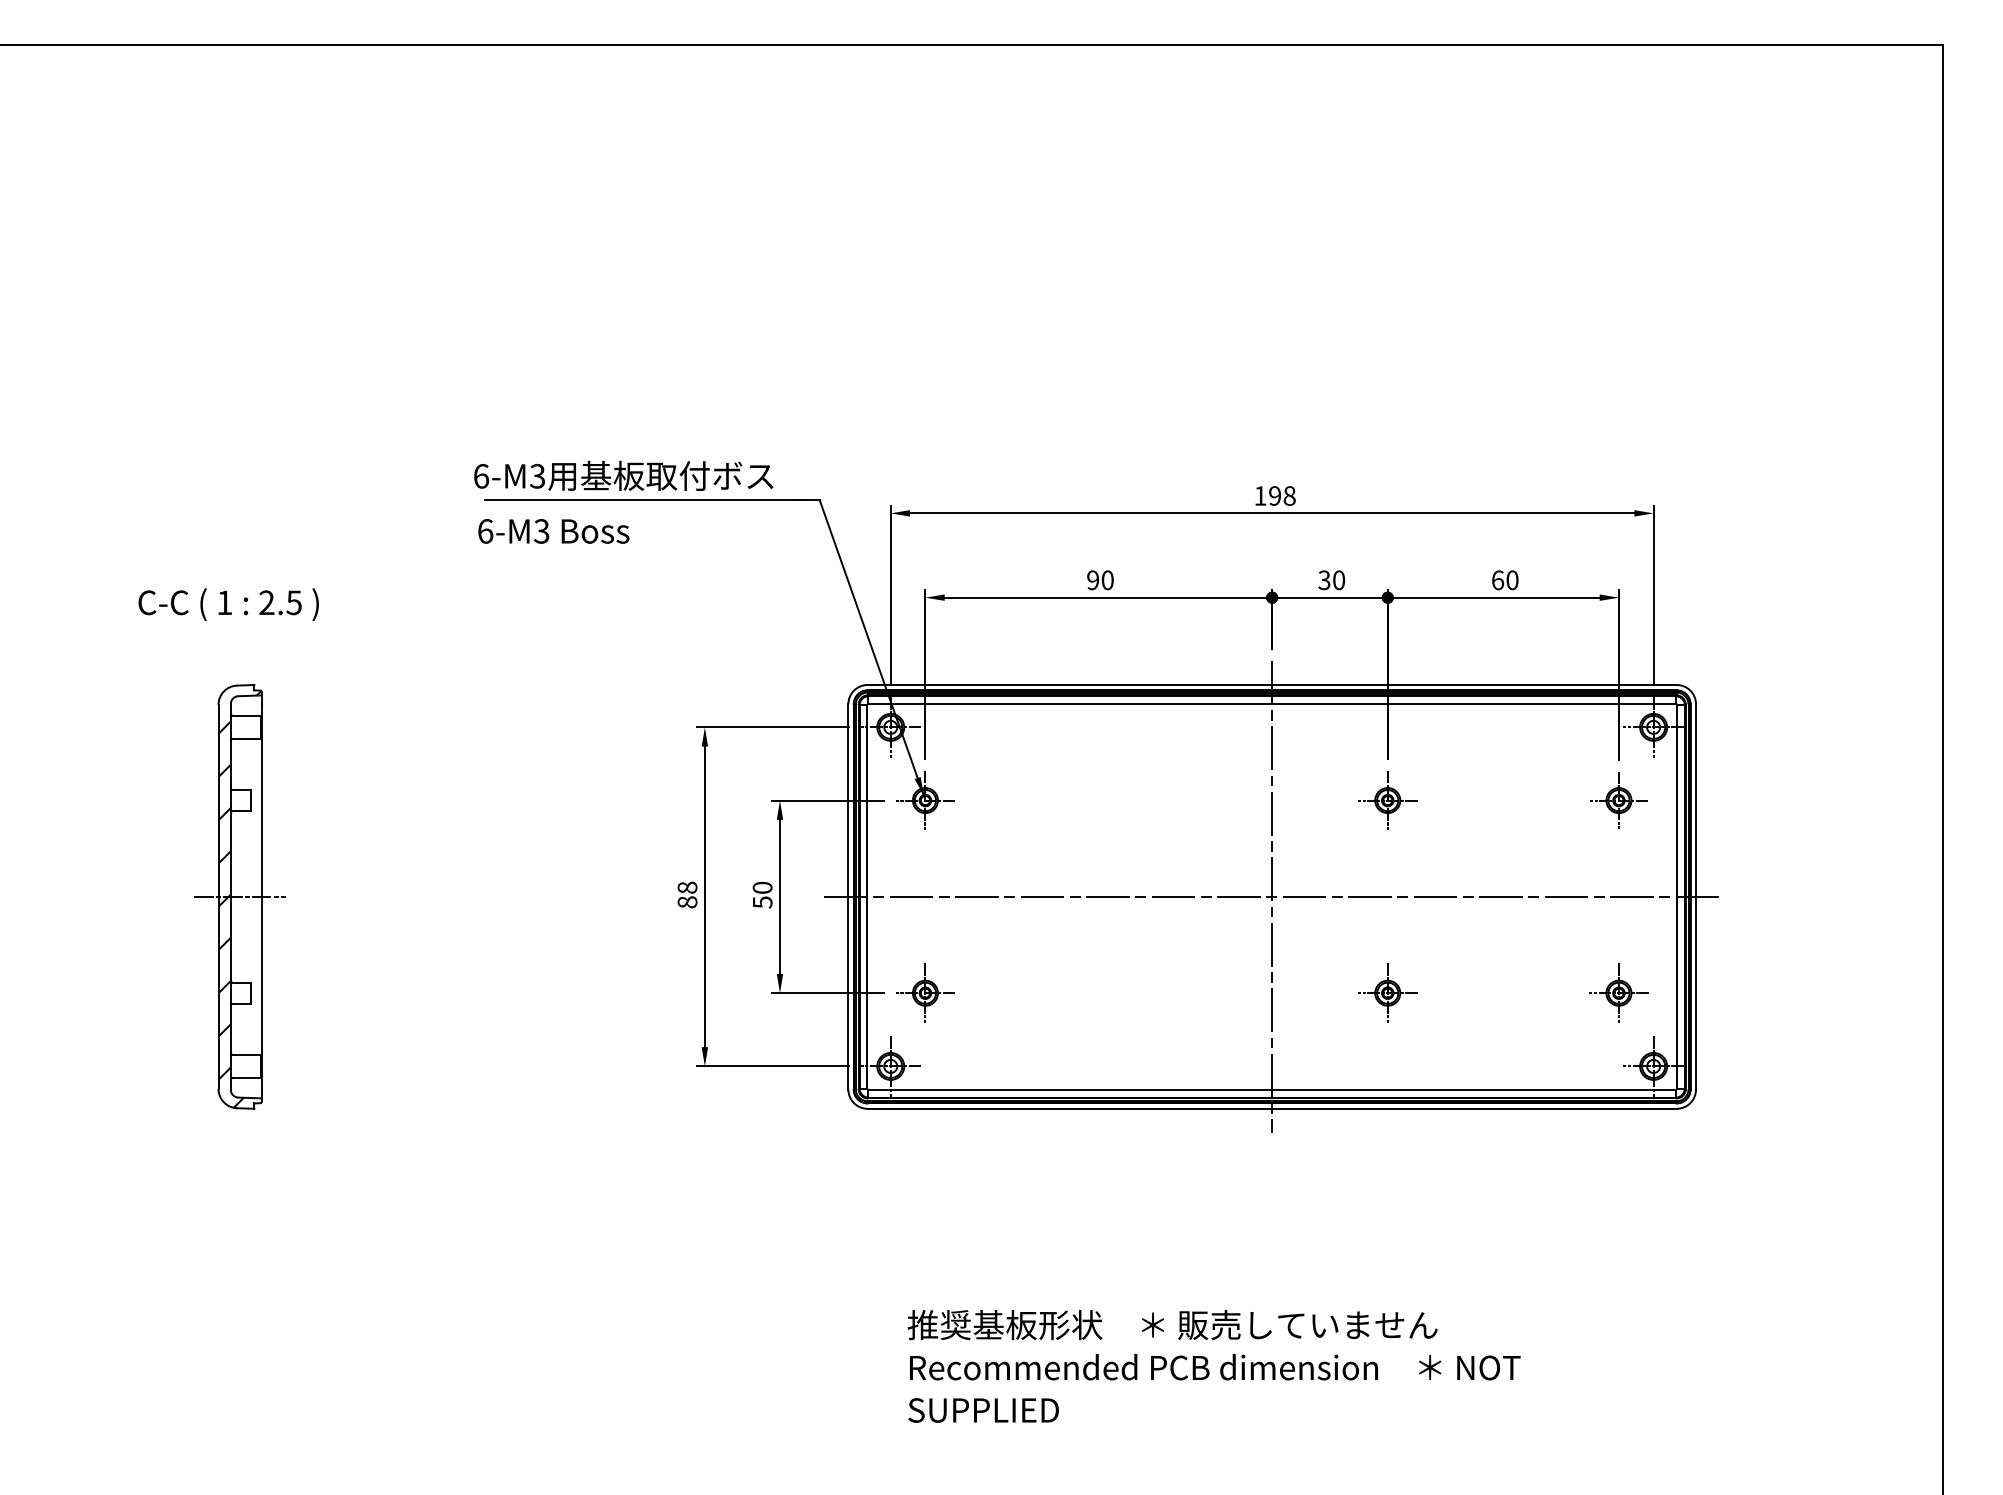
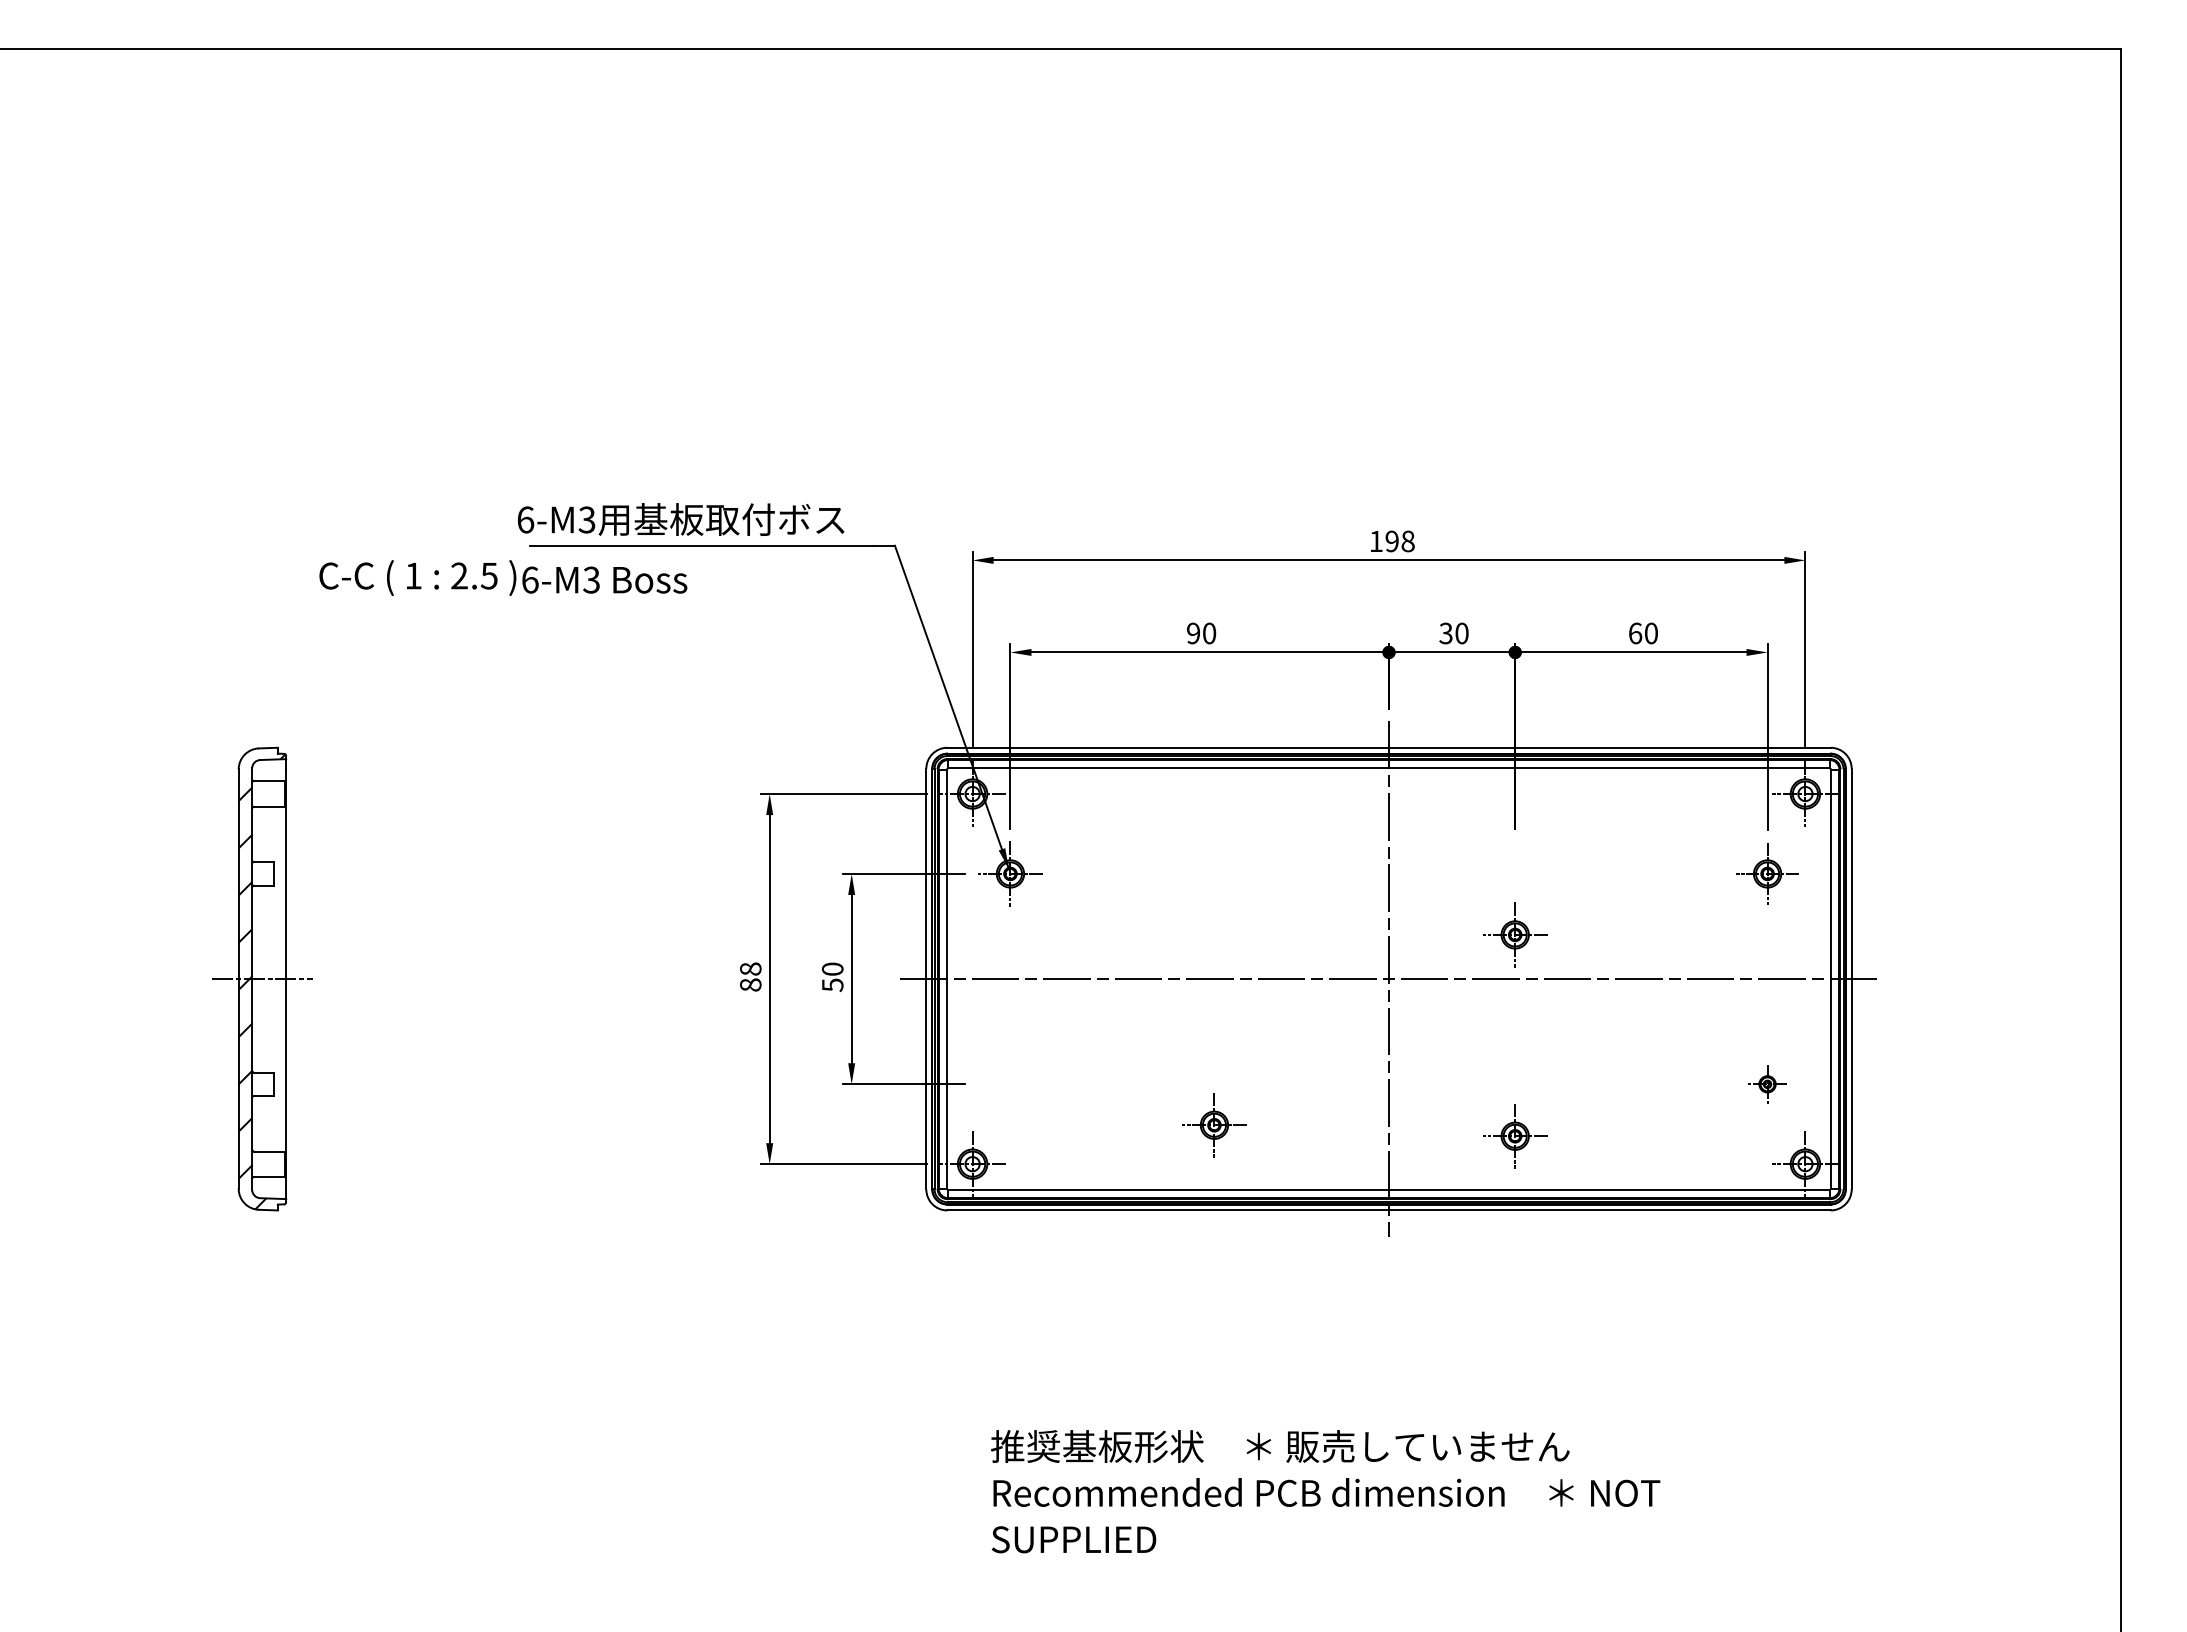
text: (228, 604) -> (417, 577), moved
part: (1388, 800) -> (1515, 934), moved
part: (925, 993) -> (1214, 1125), moved
part: (1388, 993) -> (1515, 1136), moved
part: (1618, 993) -> (1767, 1084), size x0.6

